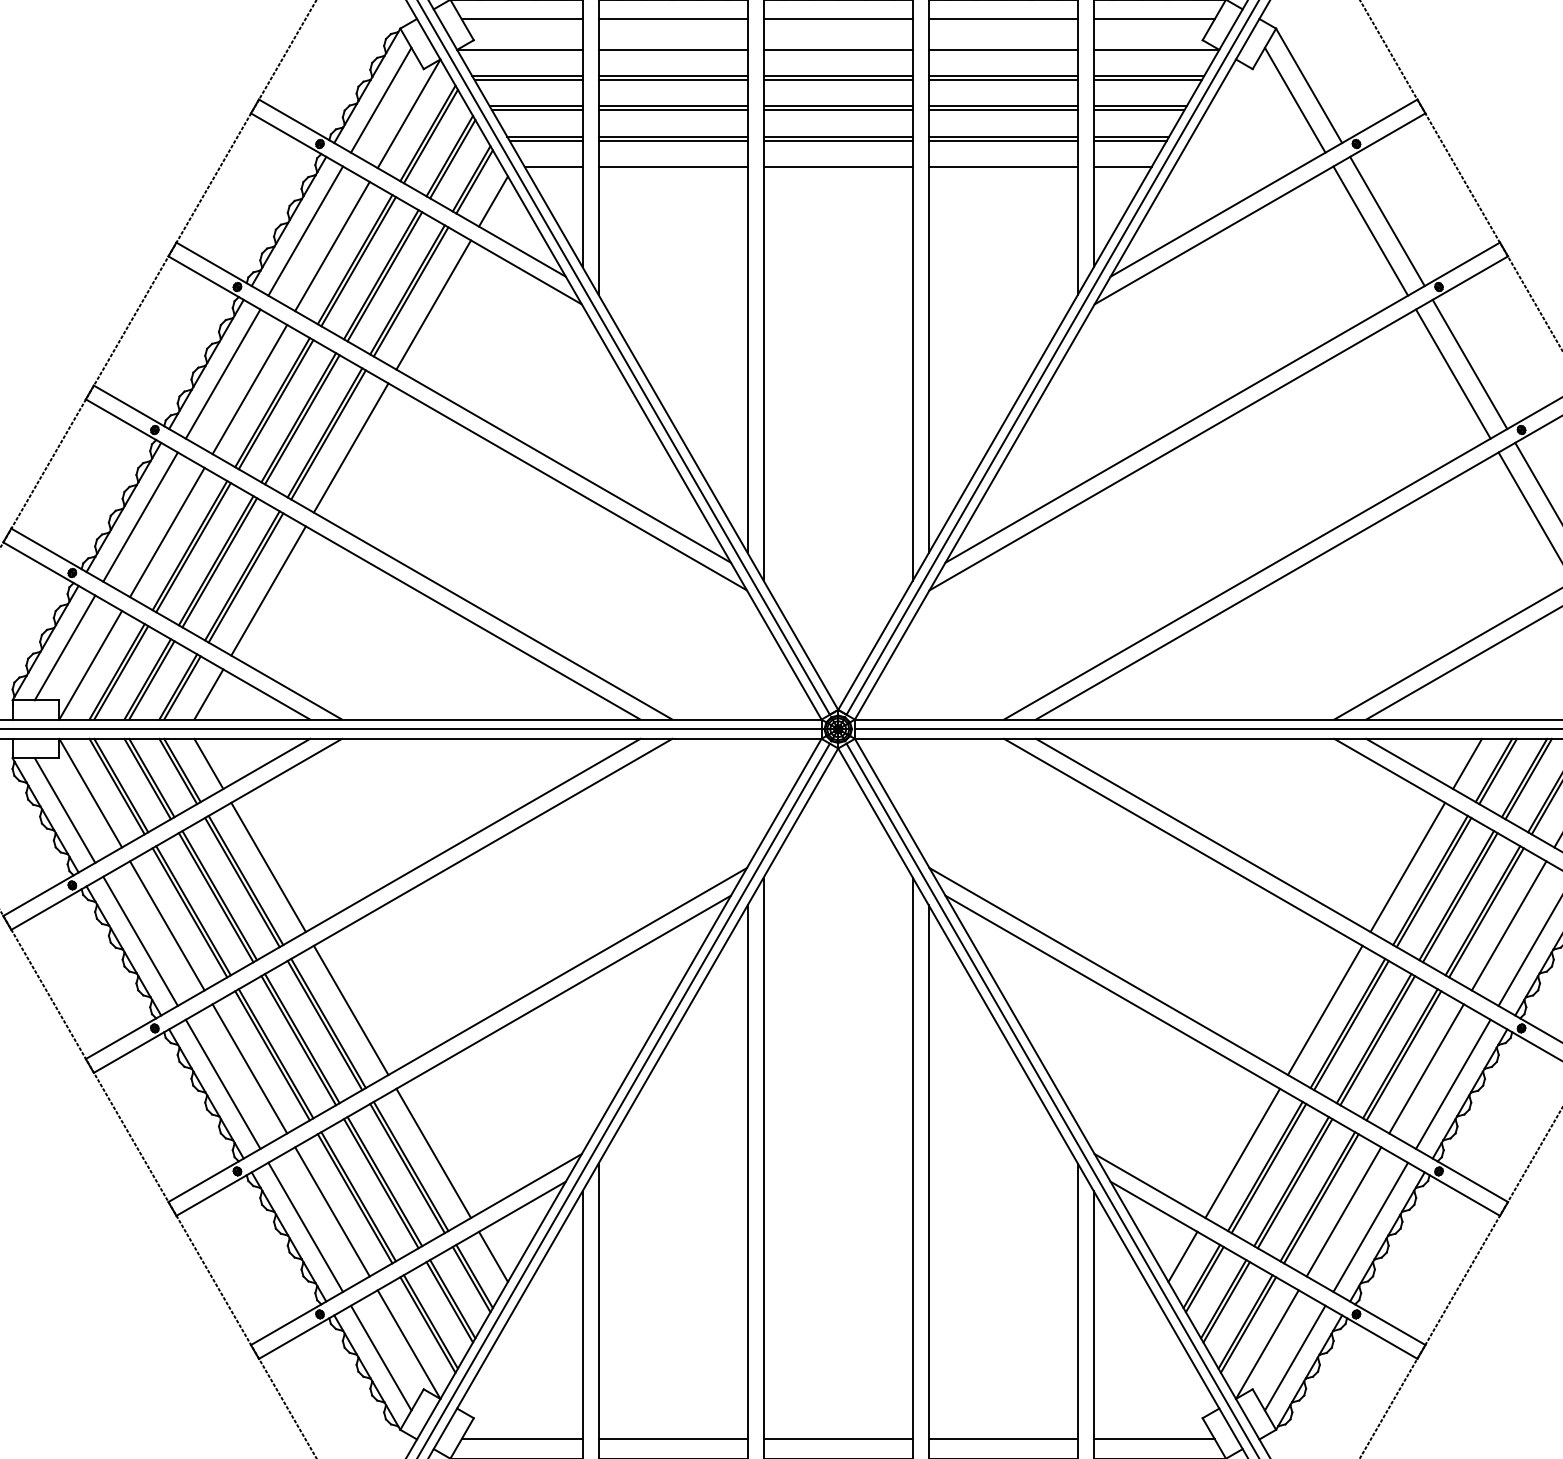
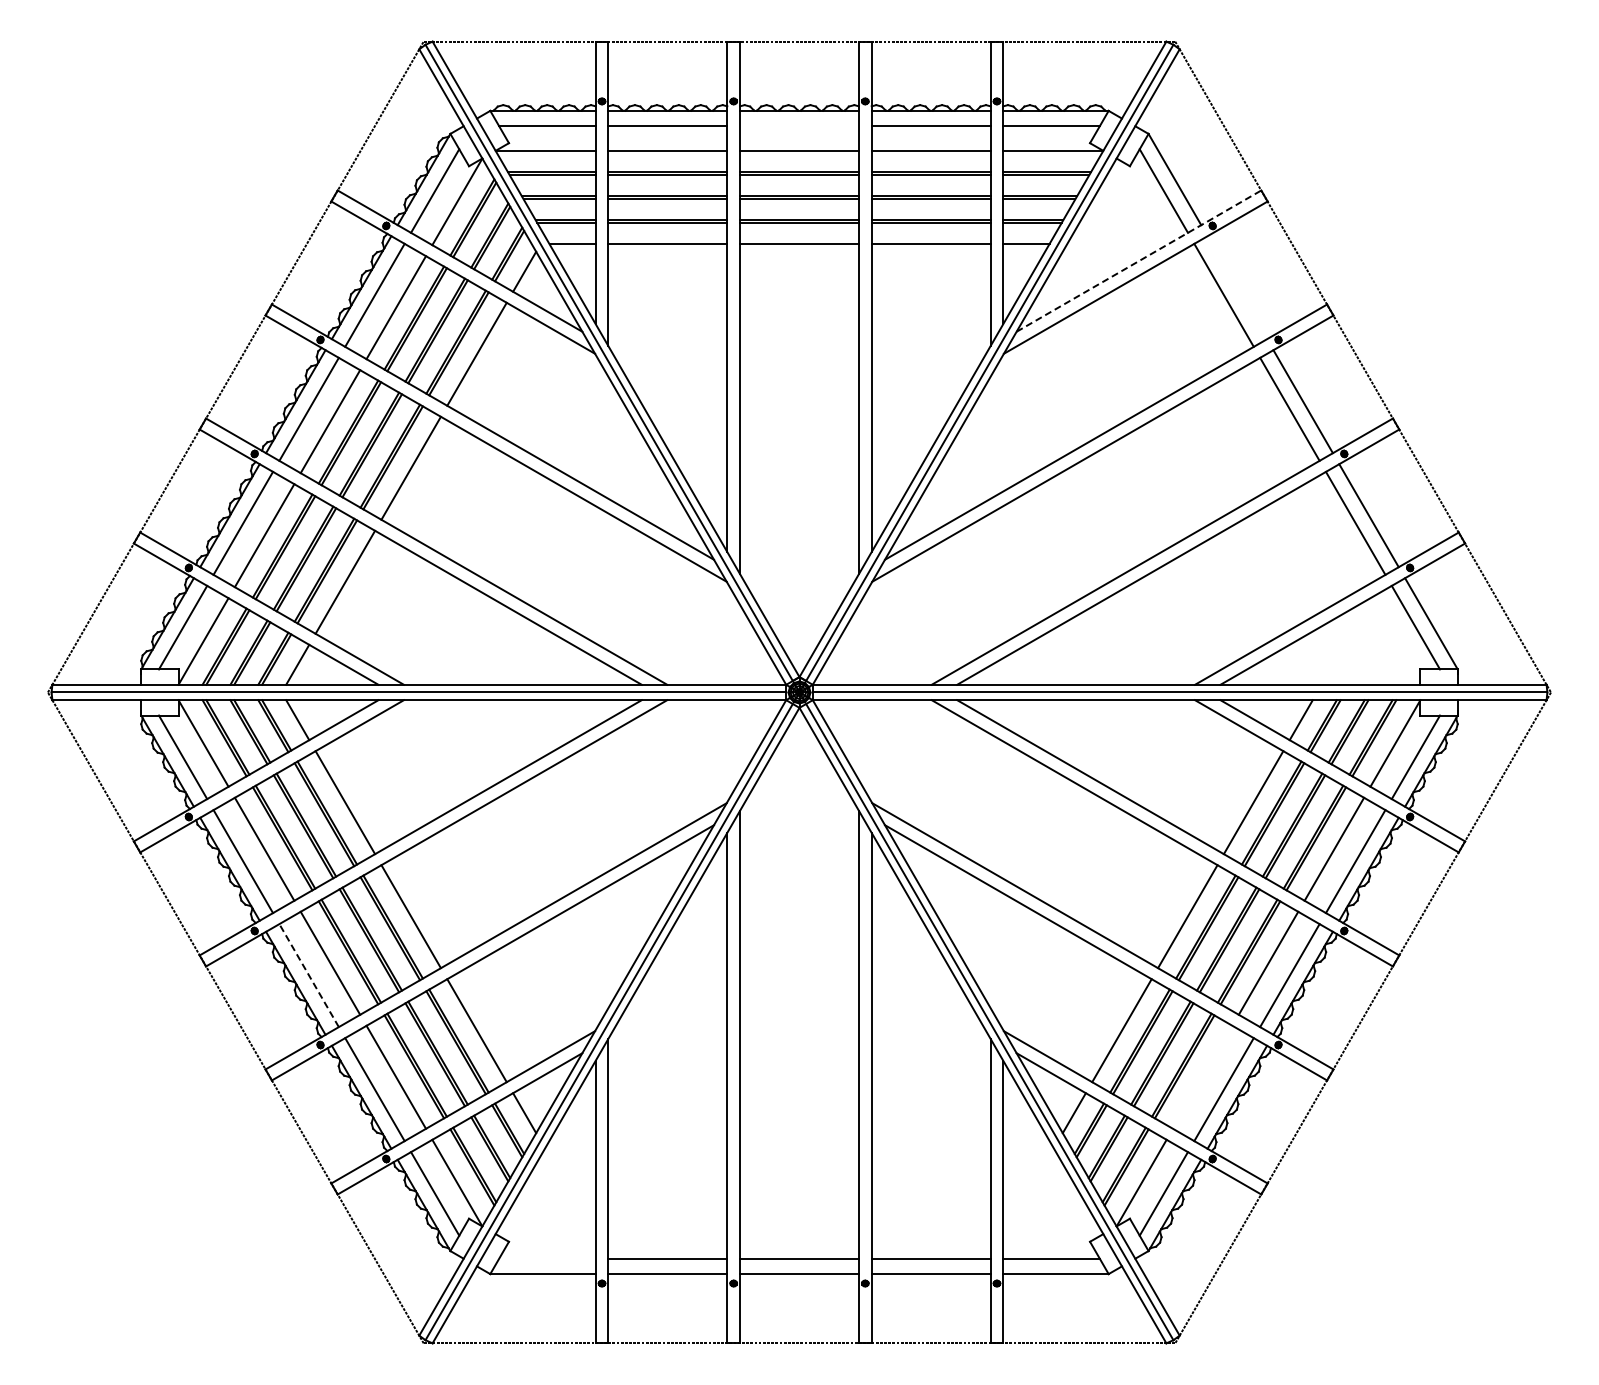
line: (838, 19) -> (799, 126), removed
line: (1264, 187) -> (1139, 260), solid -> dashed
line: (1387, 221) -> (1237, 287), removed
line: (222, 1084) -> (308, 975), solid -> dashed
line: (1343, 1210) -> (1202, 1076), removed
line: (522, 1439) -> (547, 1258), removed

